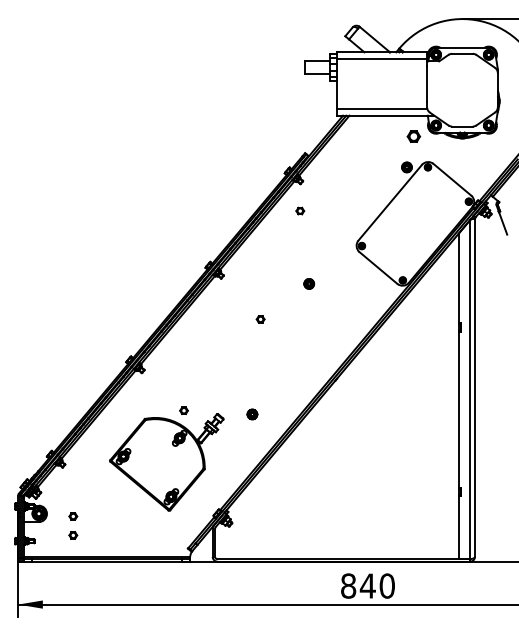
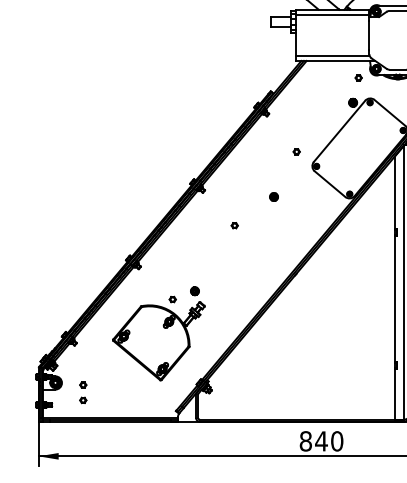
part: (413, 136) -> (358, 77), size x0.62
part: (300, 210) -> (296, 151), moved
part: (252, 414) -> (195, 291), moved

